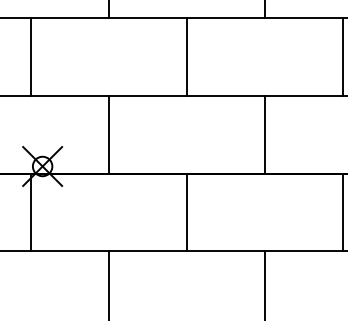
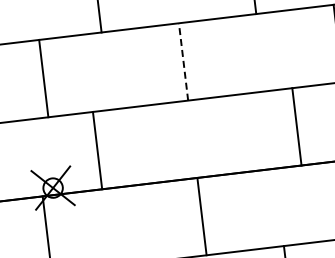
line: (31, 56) -> (43, 78), moved
line: (187, 56) -> (183, 61), solid -> dashed
line: (109, 134) -> (97, 150), moved
line: (264, 134) -> (296, 126), moved

